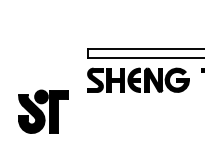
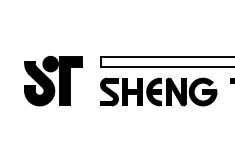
part: (43, 111) -> (53, 80), moved

